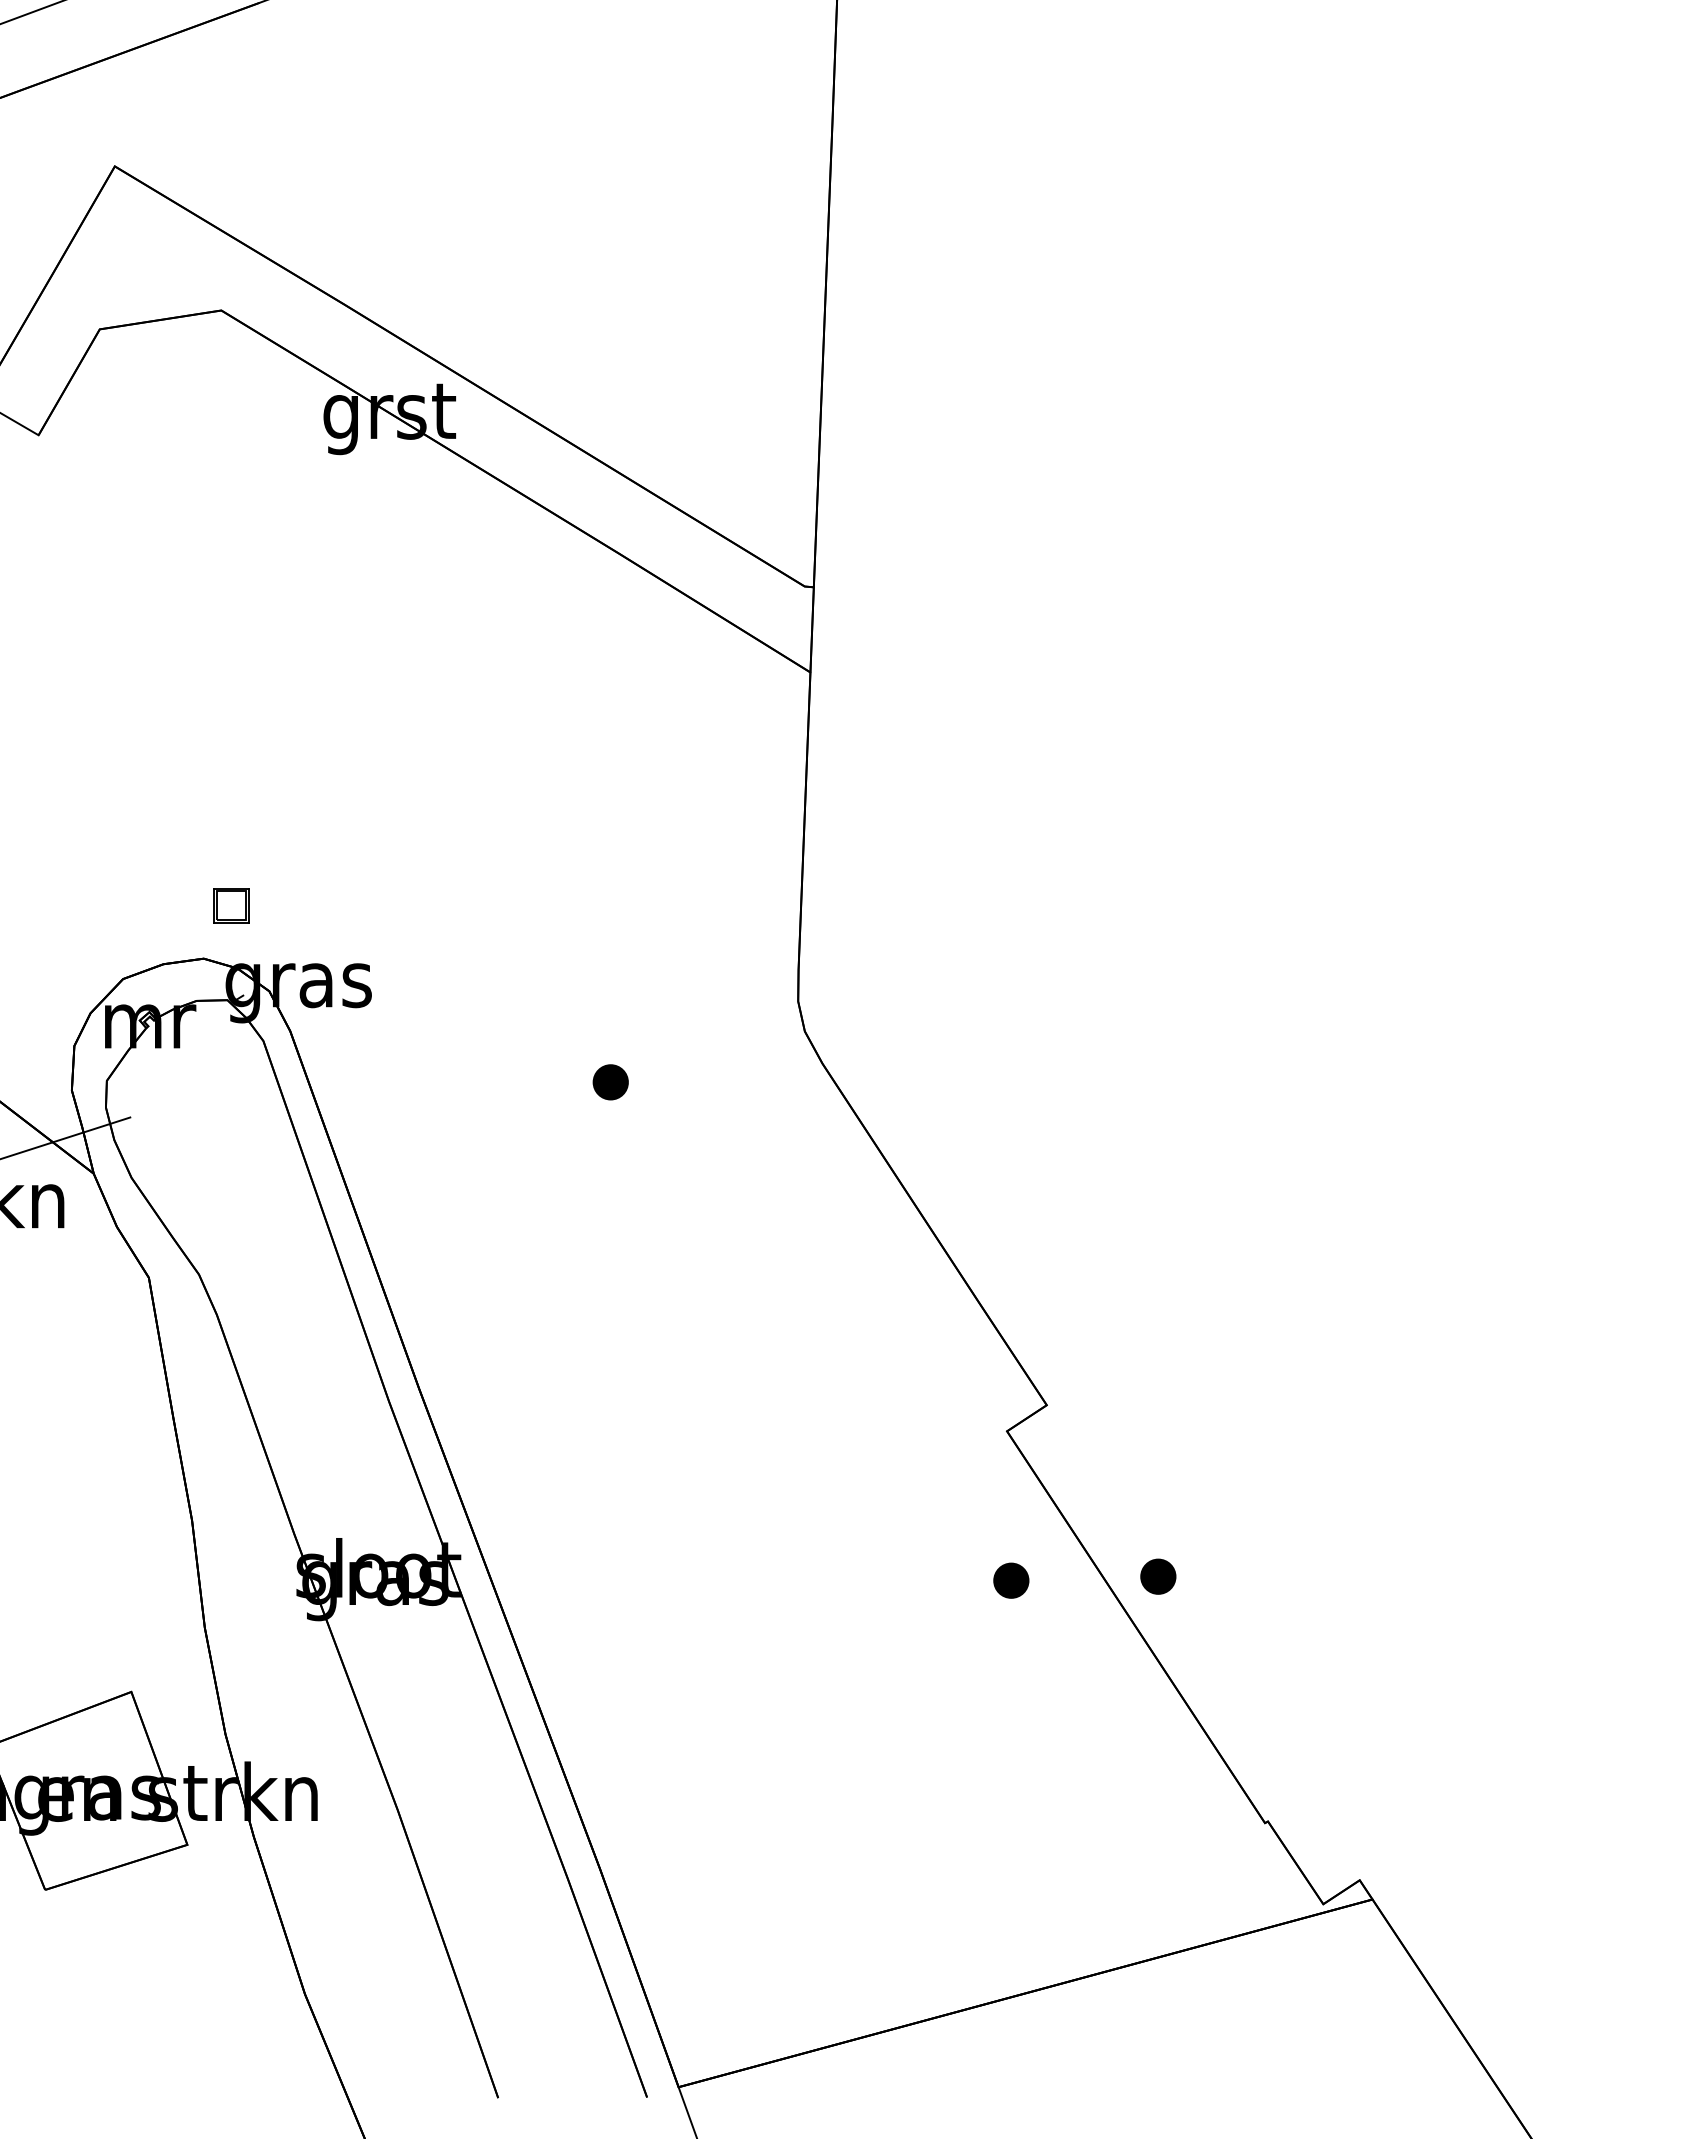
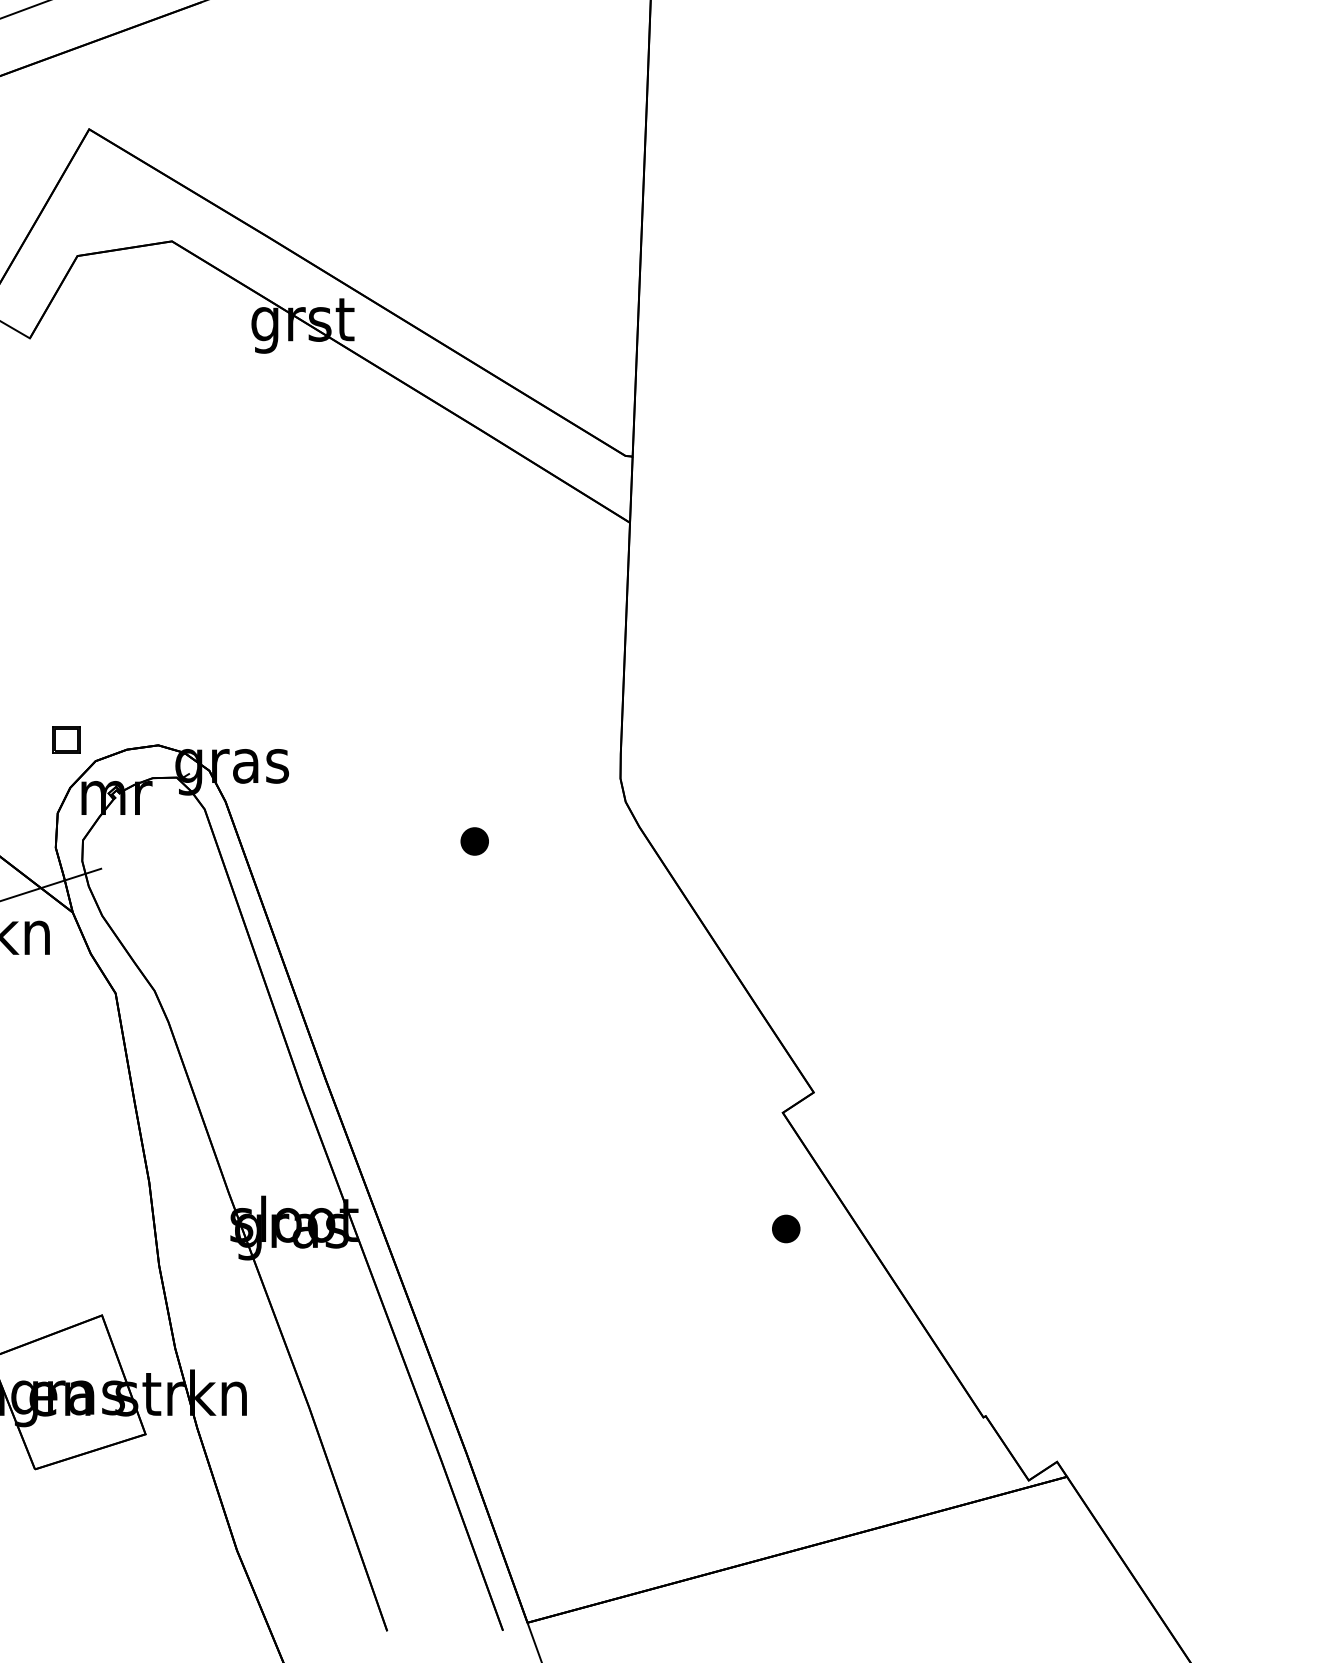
part: (231, 905) -> (66, 739), moved
part: (1158, 1576) -> (900, 1225), removed

